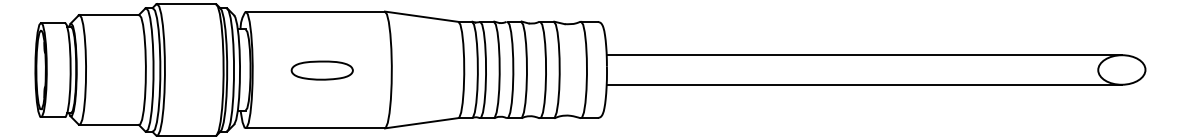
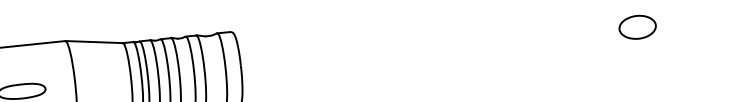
line: (864, 55) -> (438, 36), removed
line: (863, 84) -> (439, 59), removed

